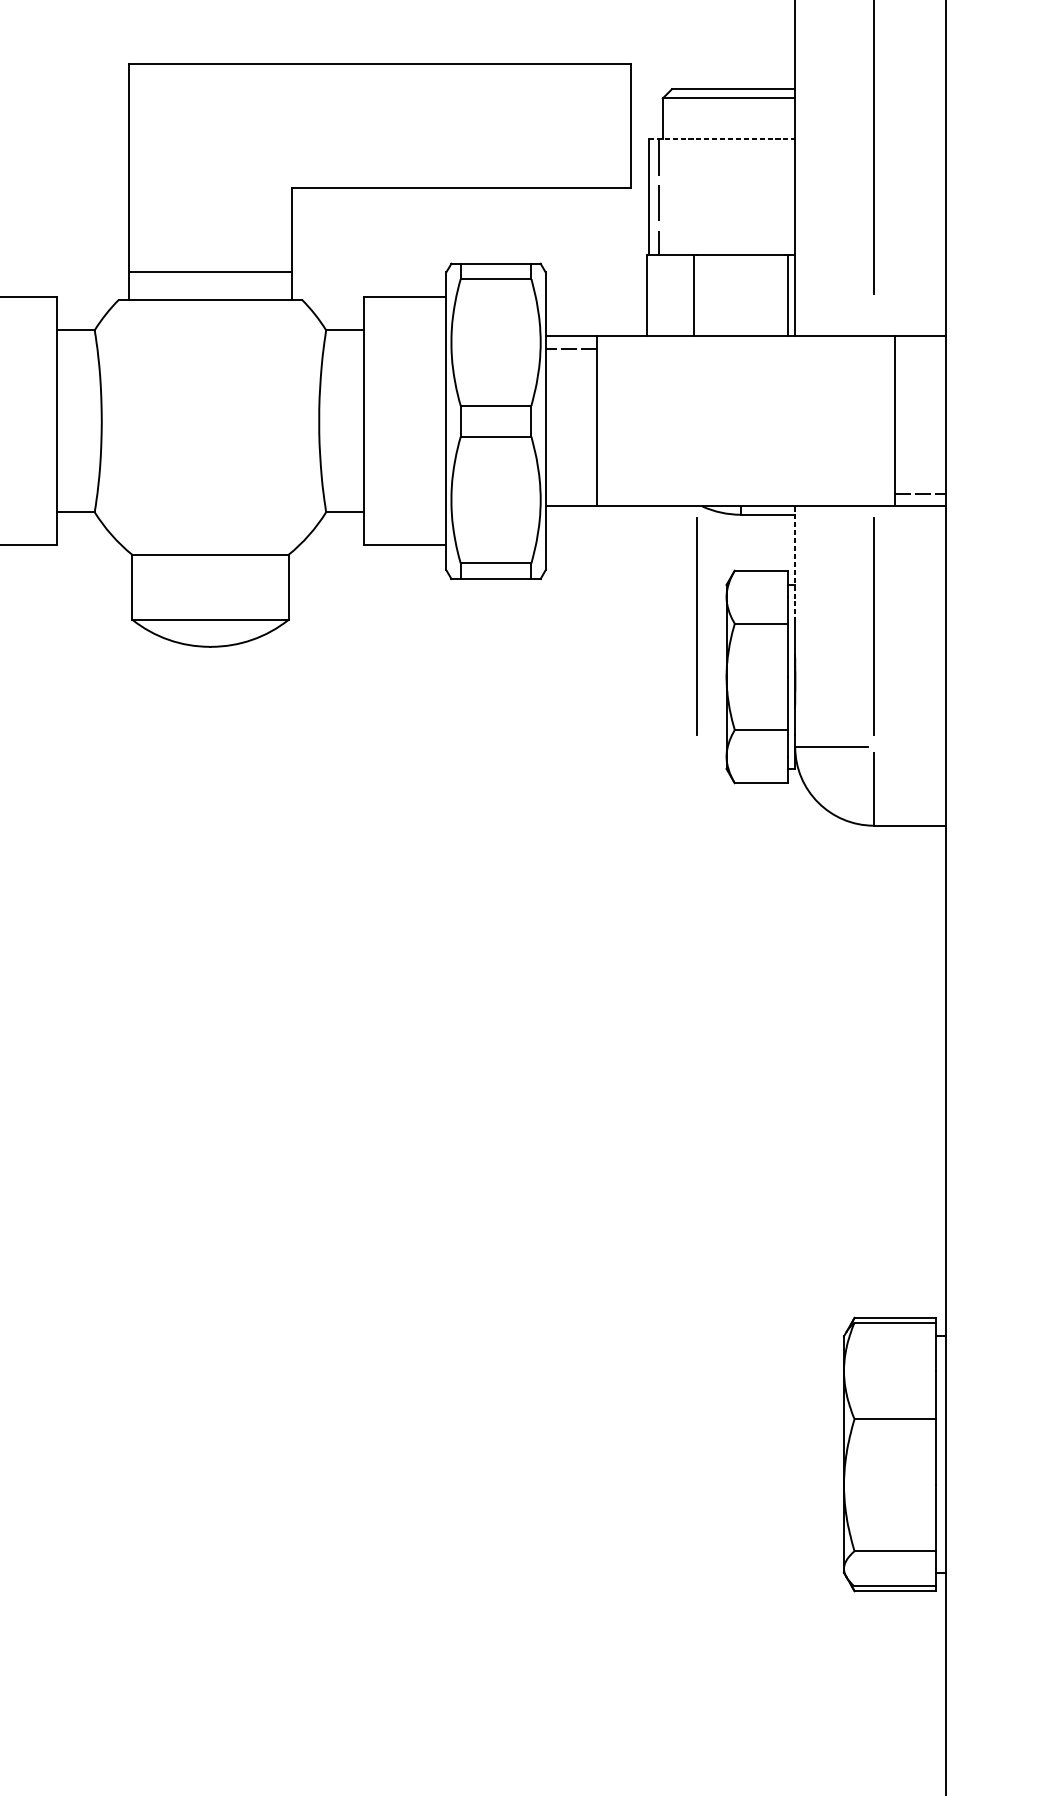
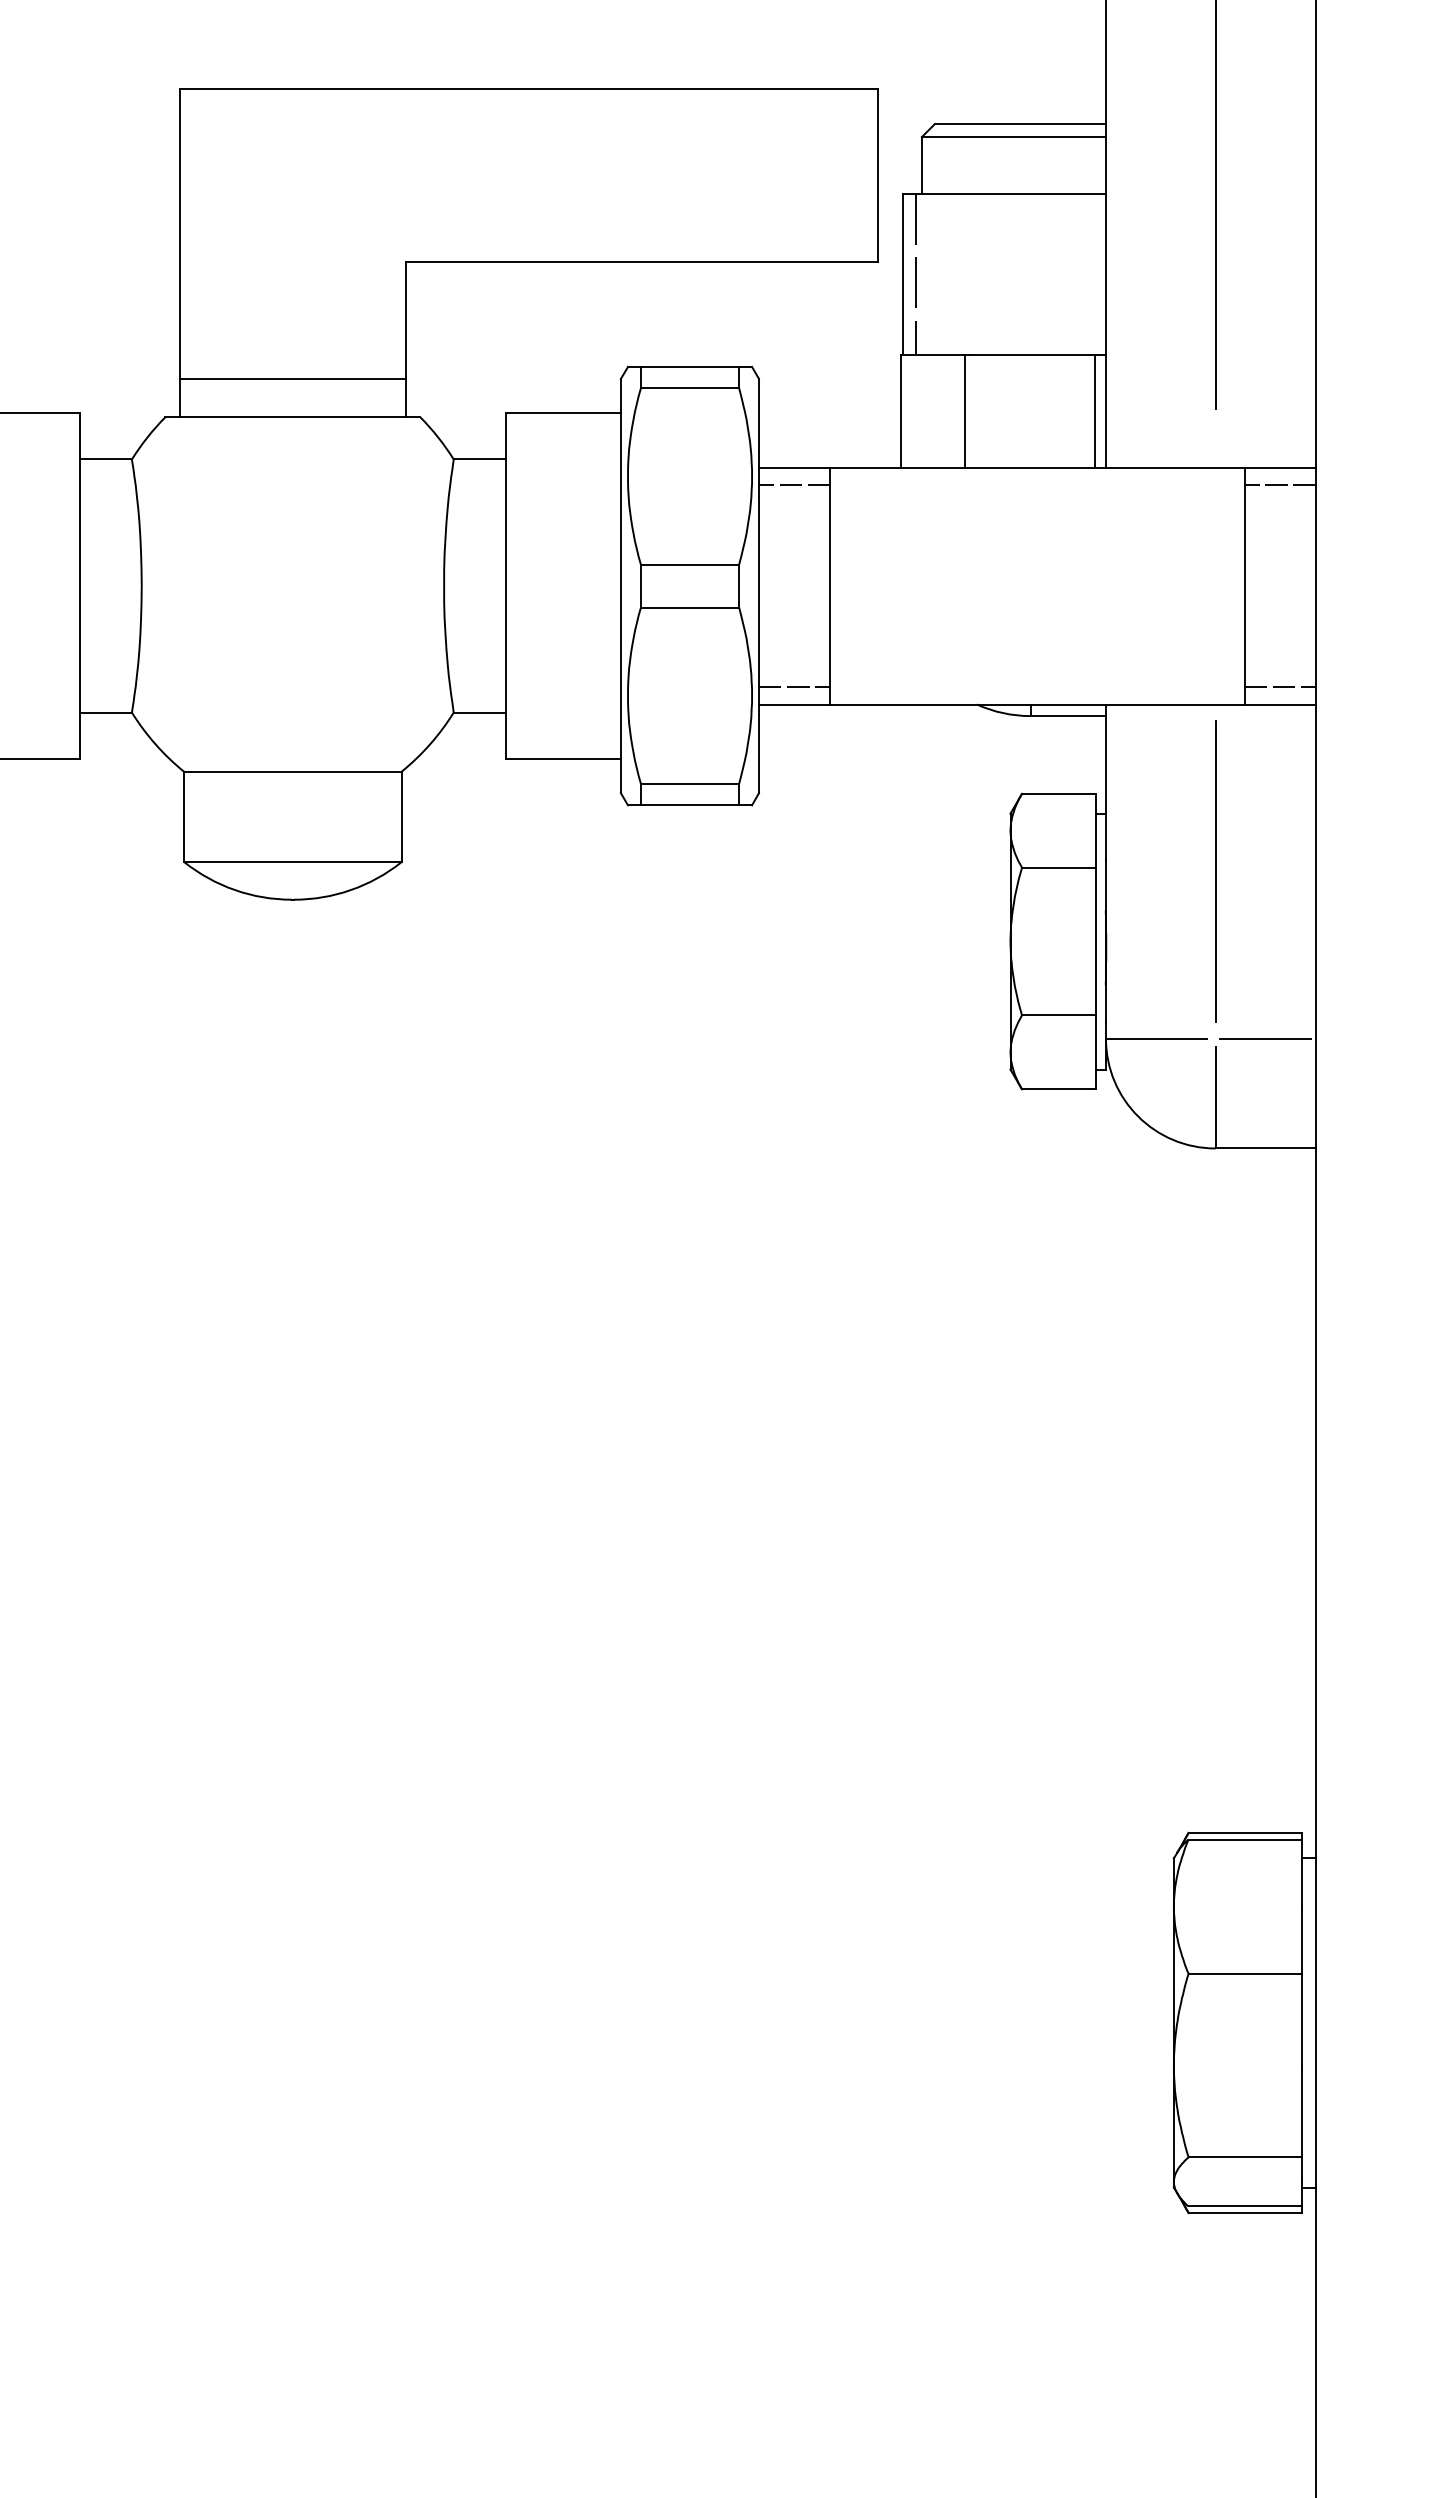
line: (722, 138) -> (1004, 193), dashed -> solid
line: (919, 348) -> (1279, 485), added
line: (571, 494) -> (794, 687), added
line: (794, 562) -> (1105, 782), dashed -> solid
line: (697, 626) -> (969, 871), removed
line: (909, 746) -> (1265, 1038), added

